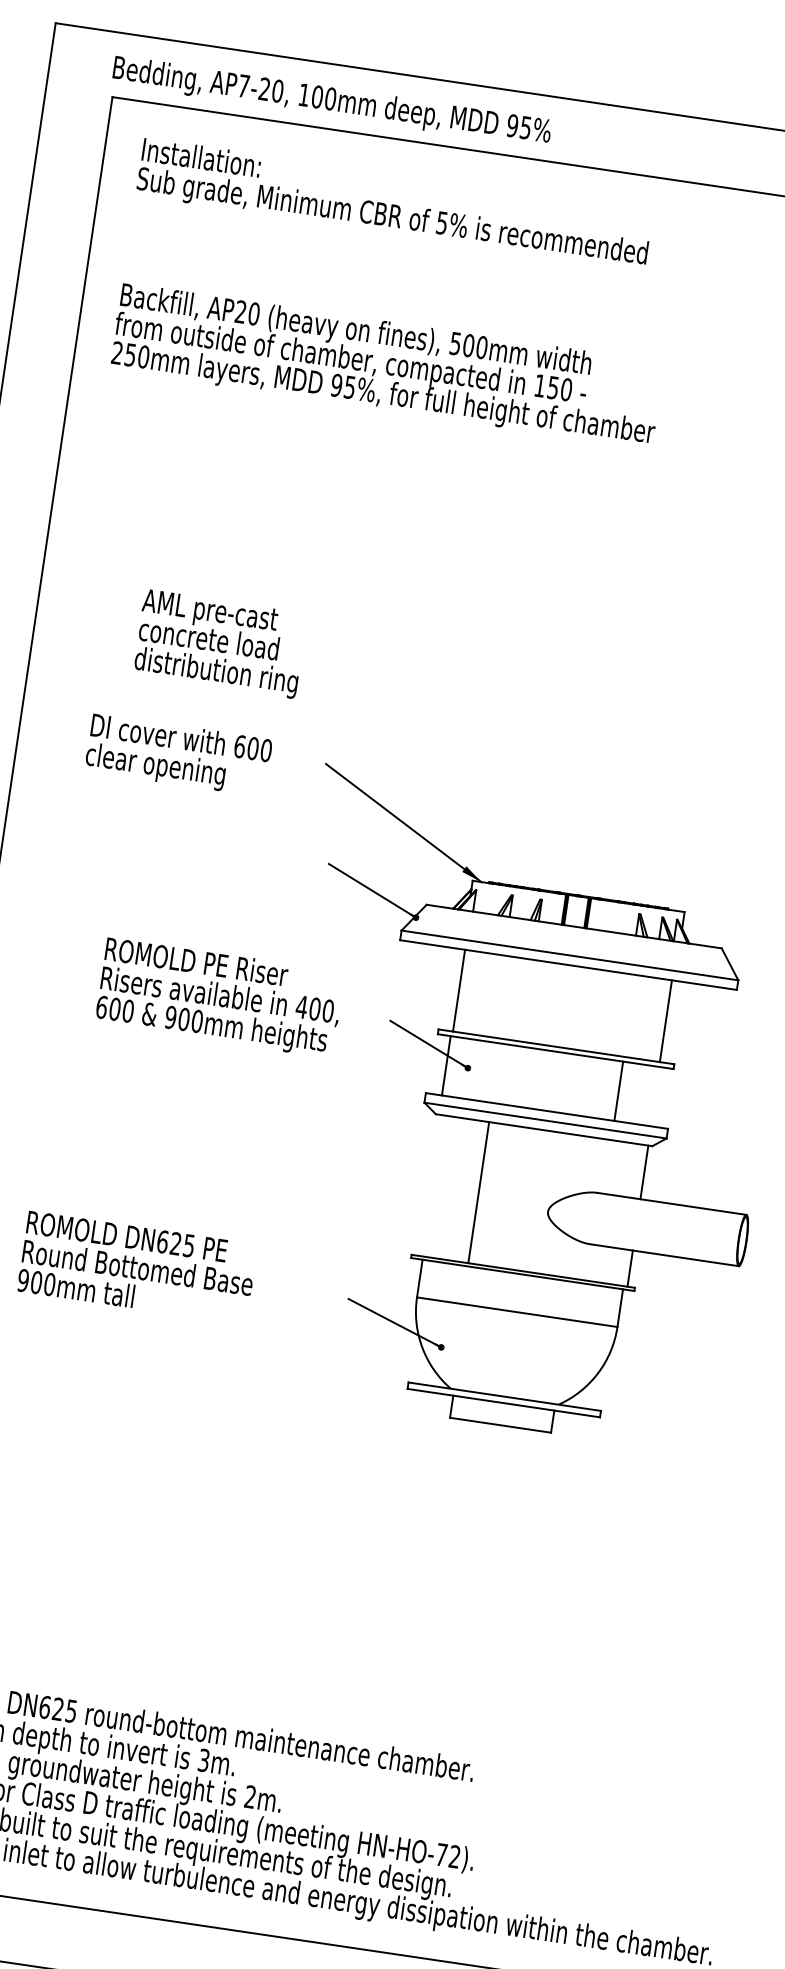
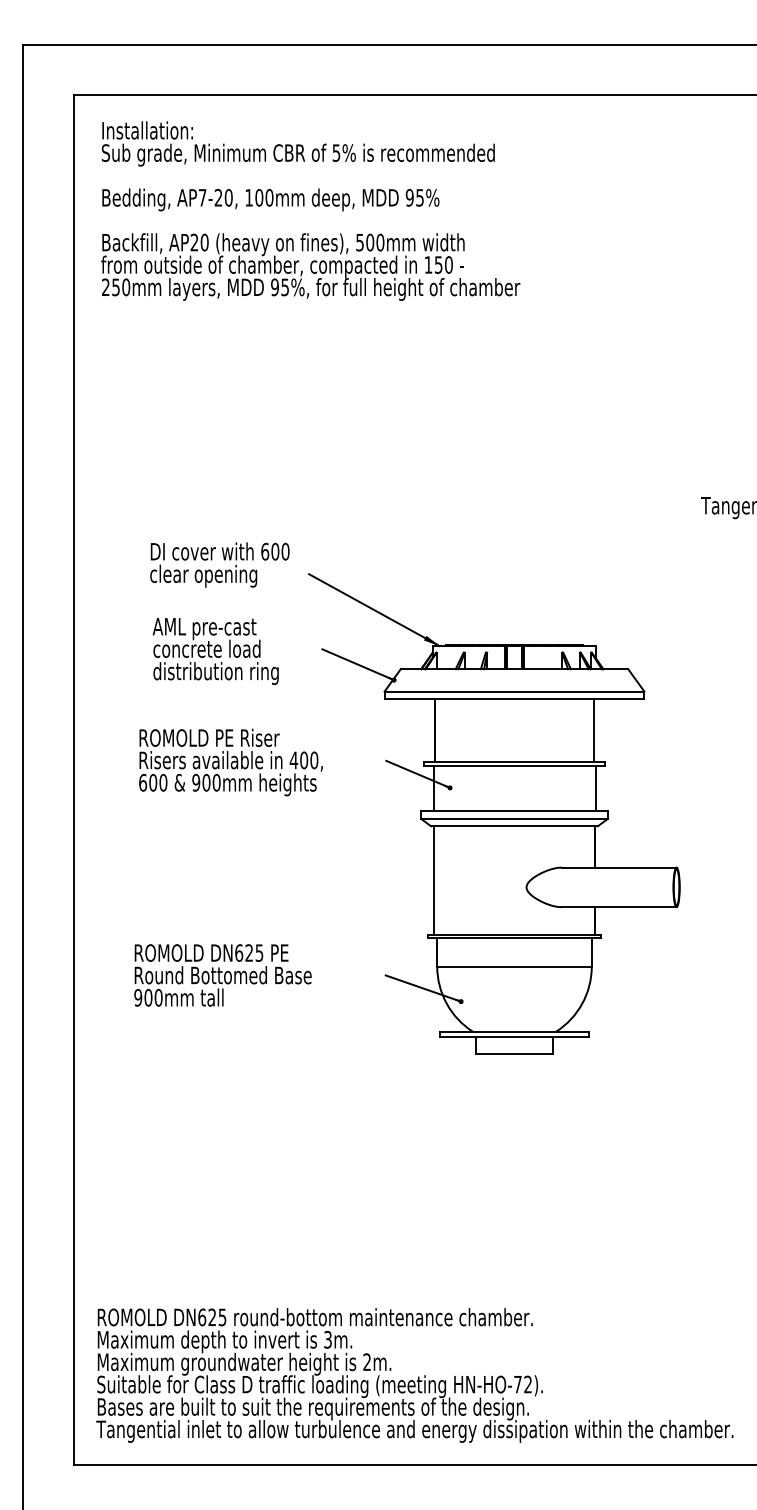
text: (331, 101) -> (270, 199), moved
text: (219, 644) -> (215, 651), moved
text: (178, 754) -> (219, 564), moved
text: (219, 997) -> (230, 762), moved
line: (618, 1091) -> (595, 788), moved
line: (479, 1192) -> (434, 880), moved

